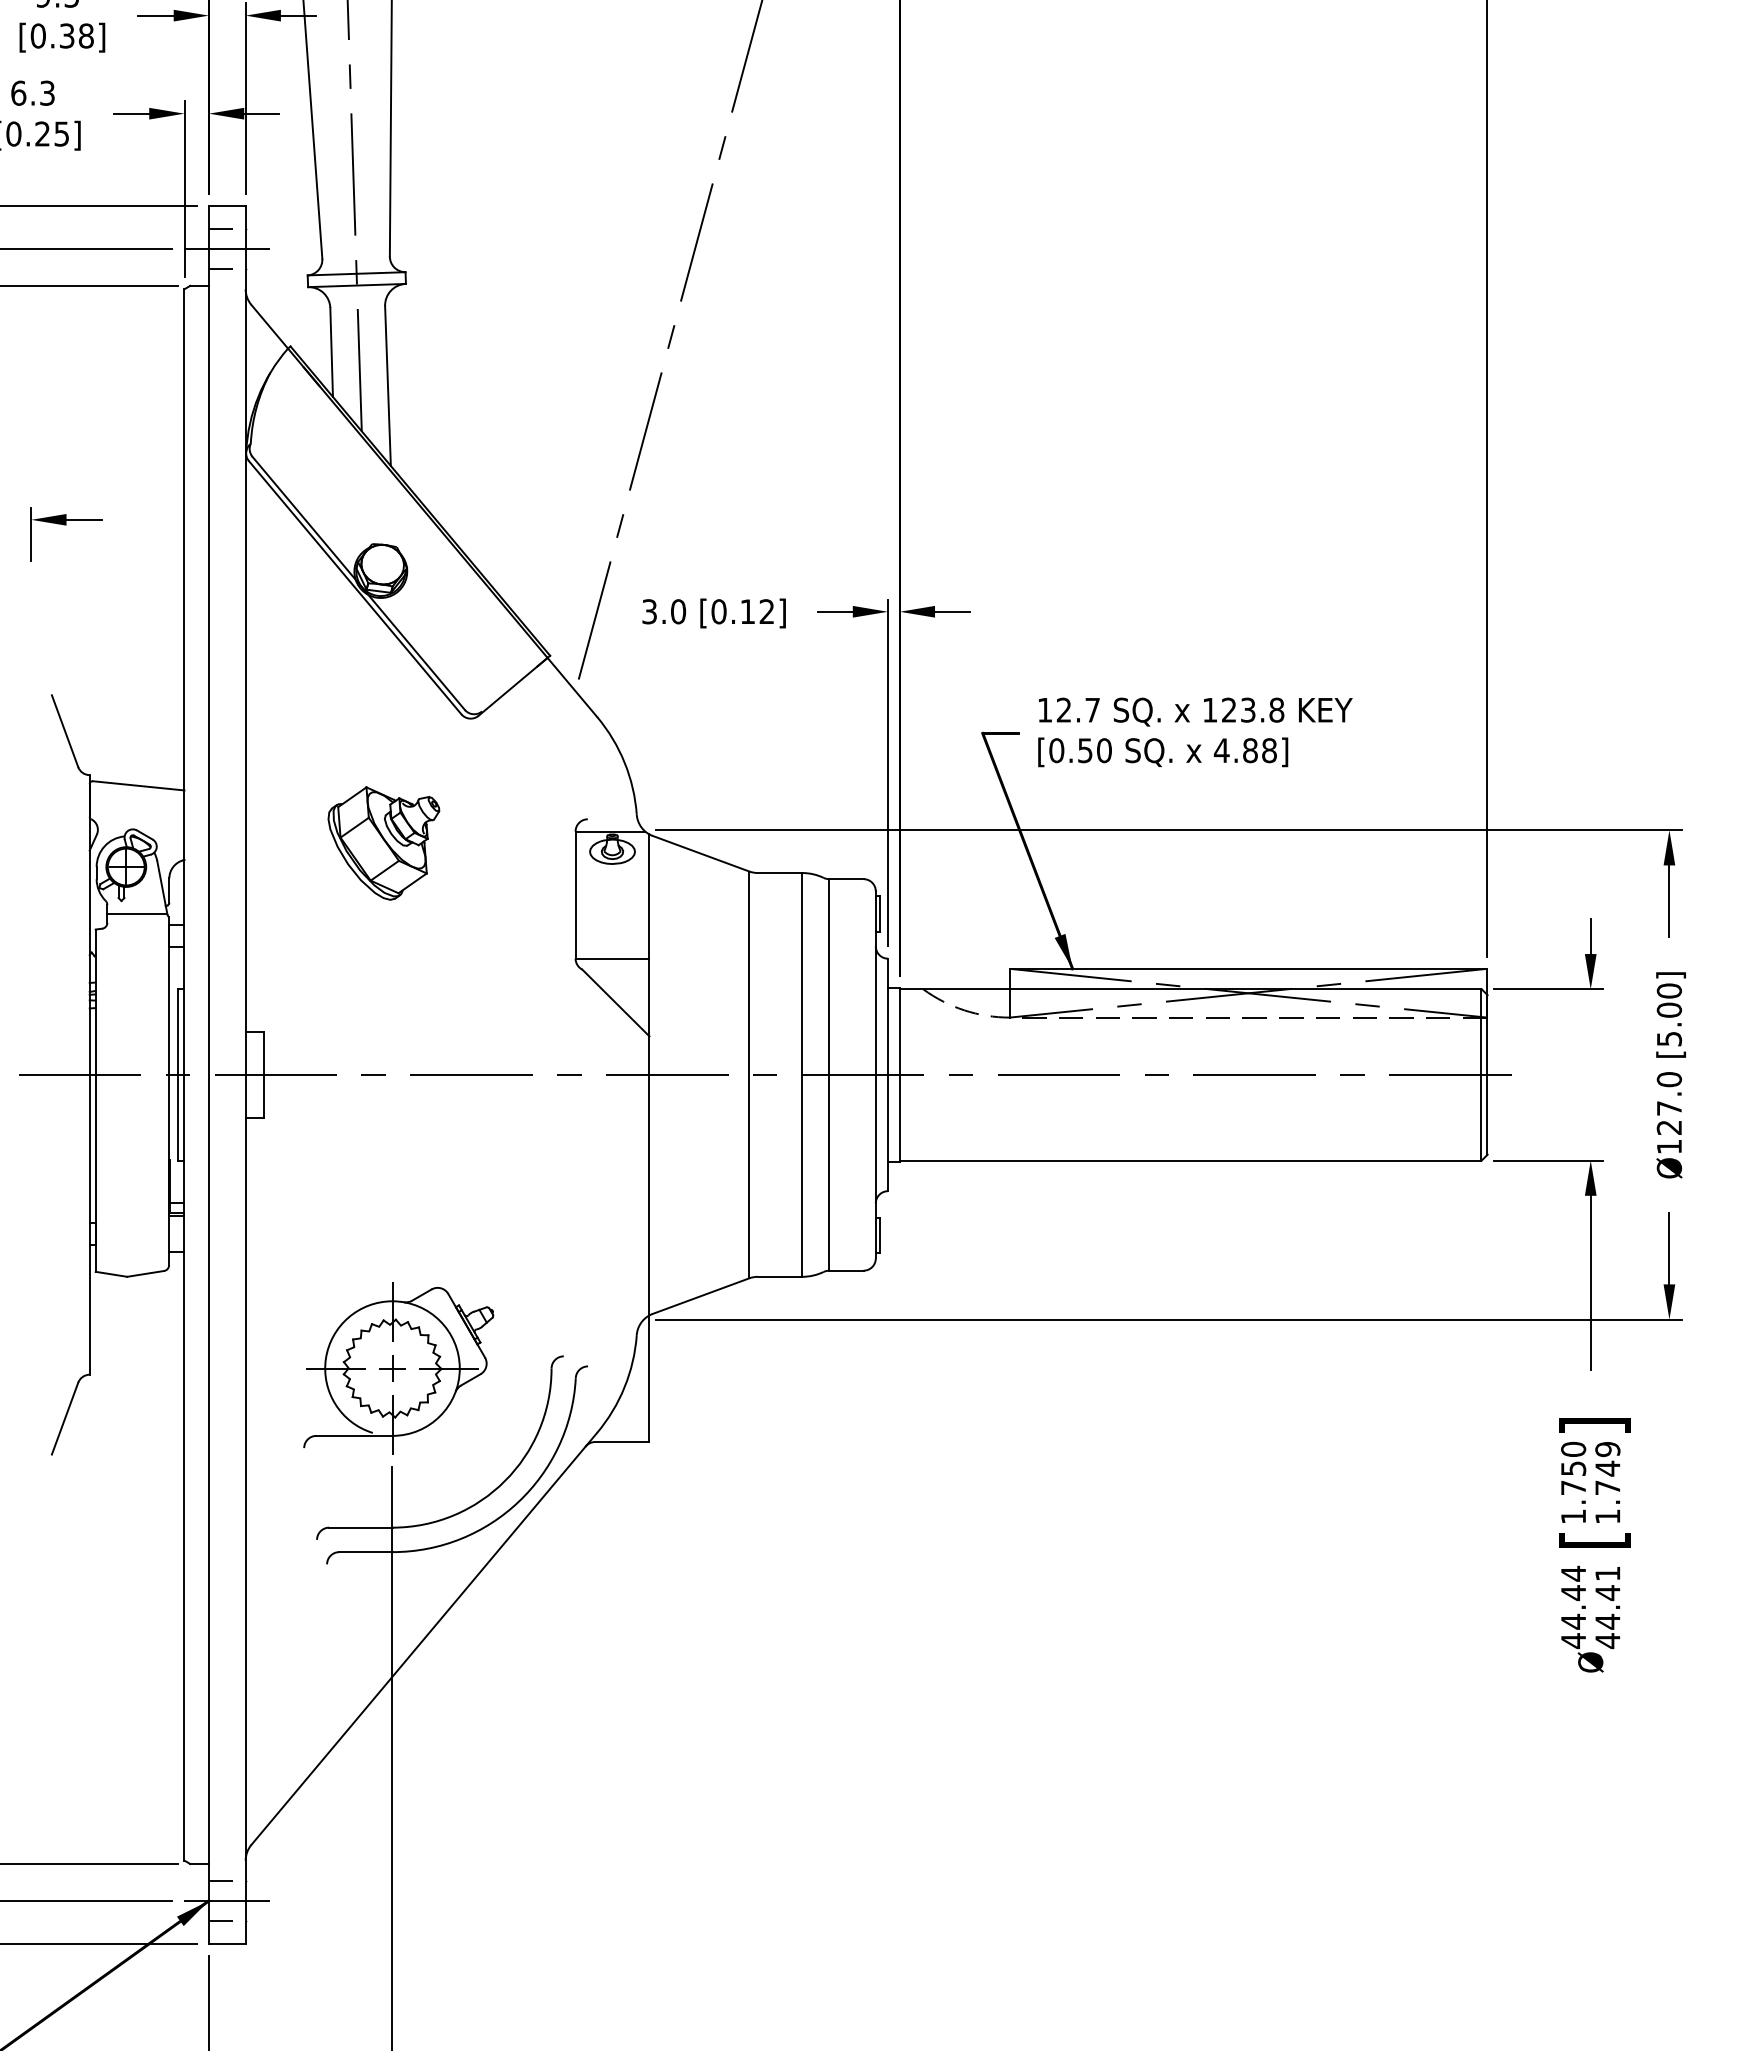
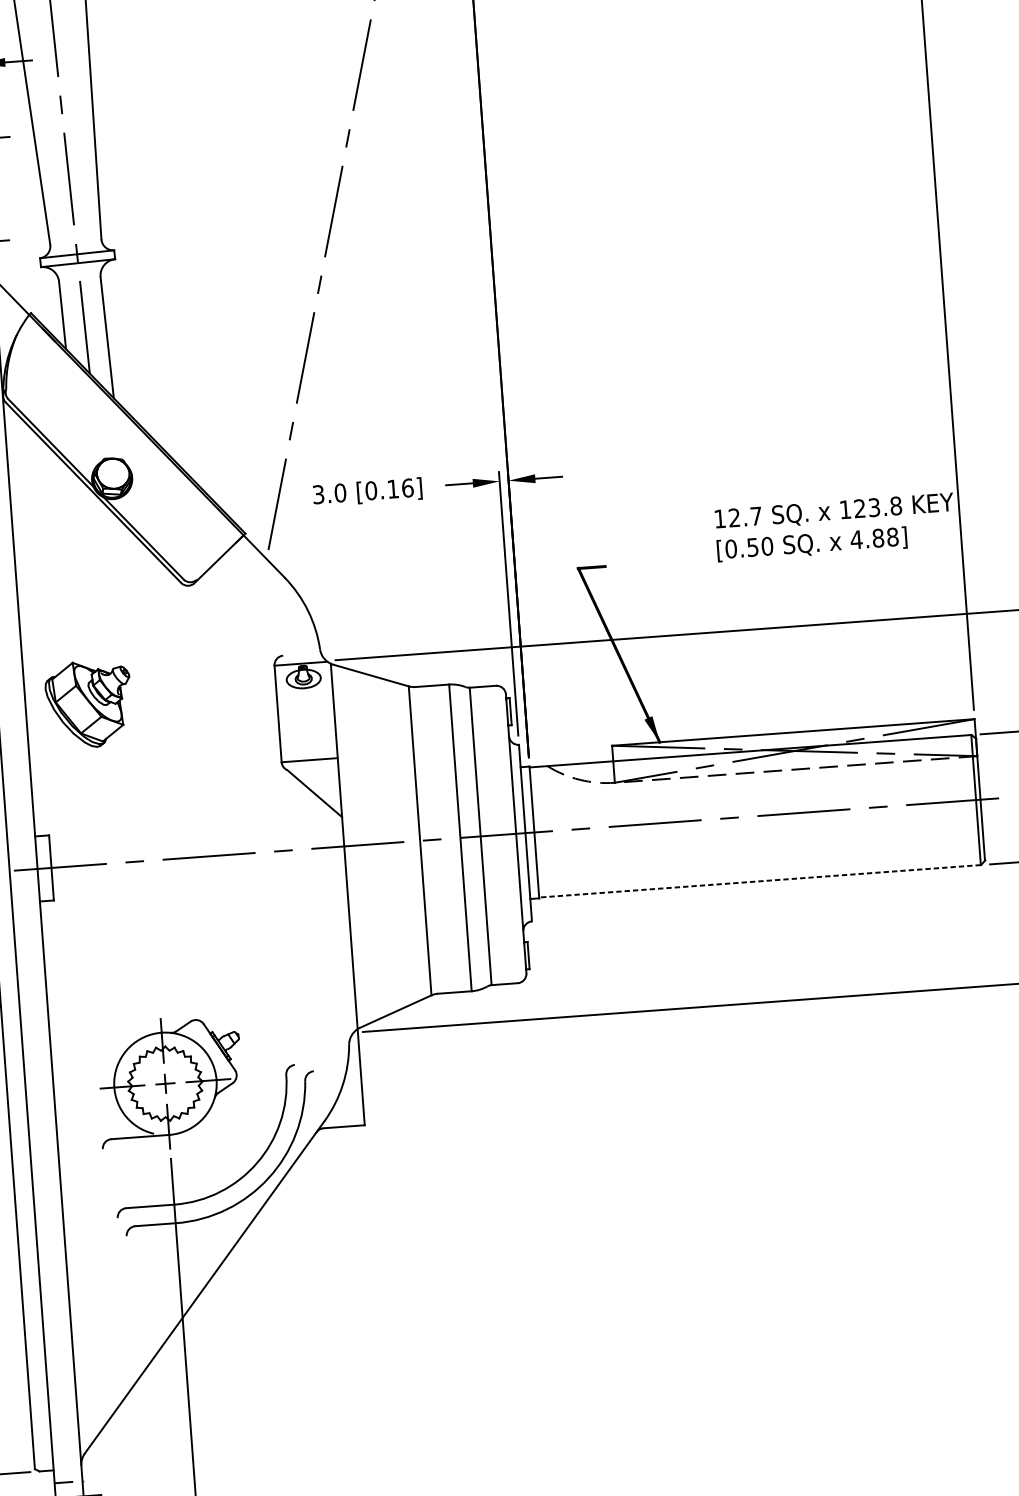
text: (766, 611) -> (407, 487), [0.12] -> [0.16]
text: (1195, 732) -> (835, 527), moved
part: (383, 843) -> (88, 704), moved
line: (1190, 1160) -> (759, 881), solid -> dashed

